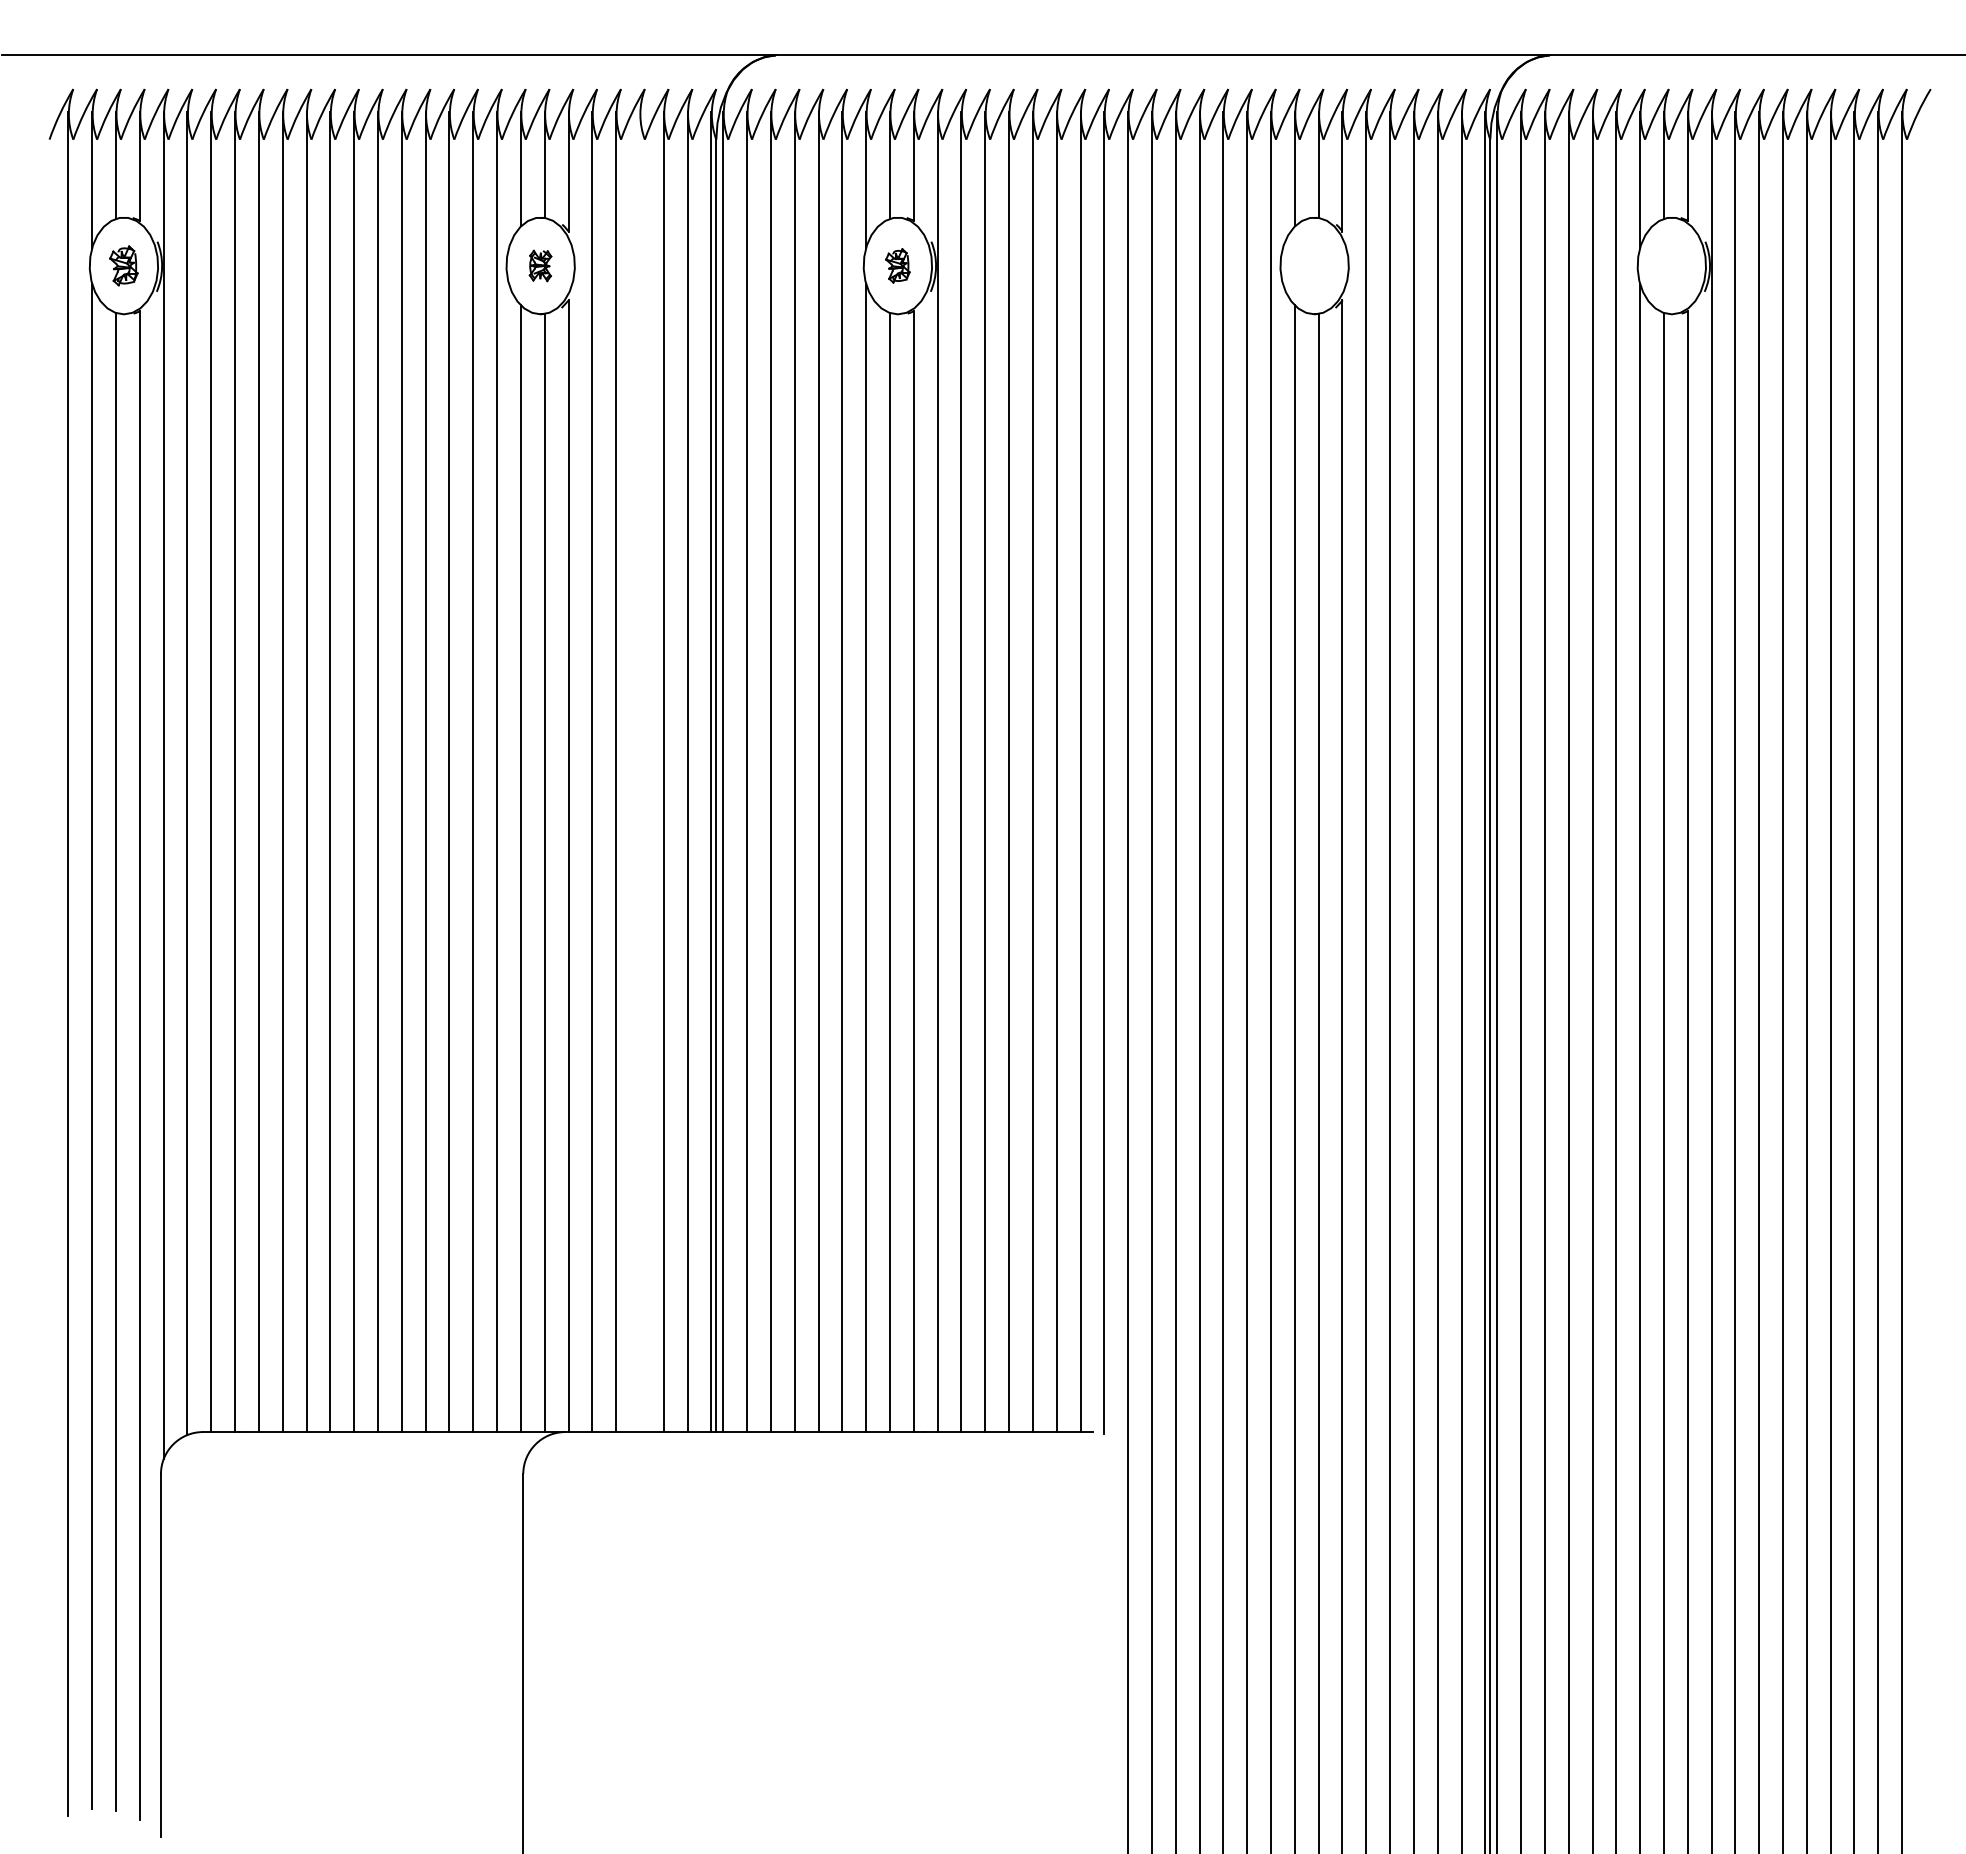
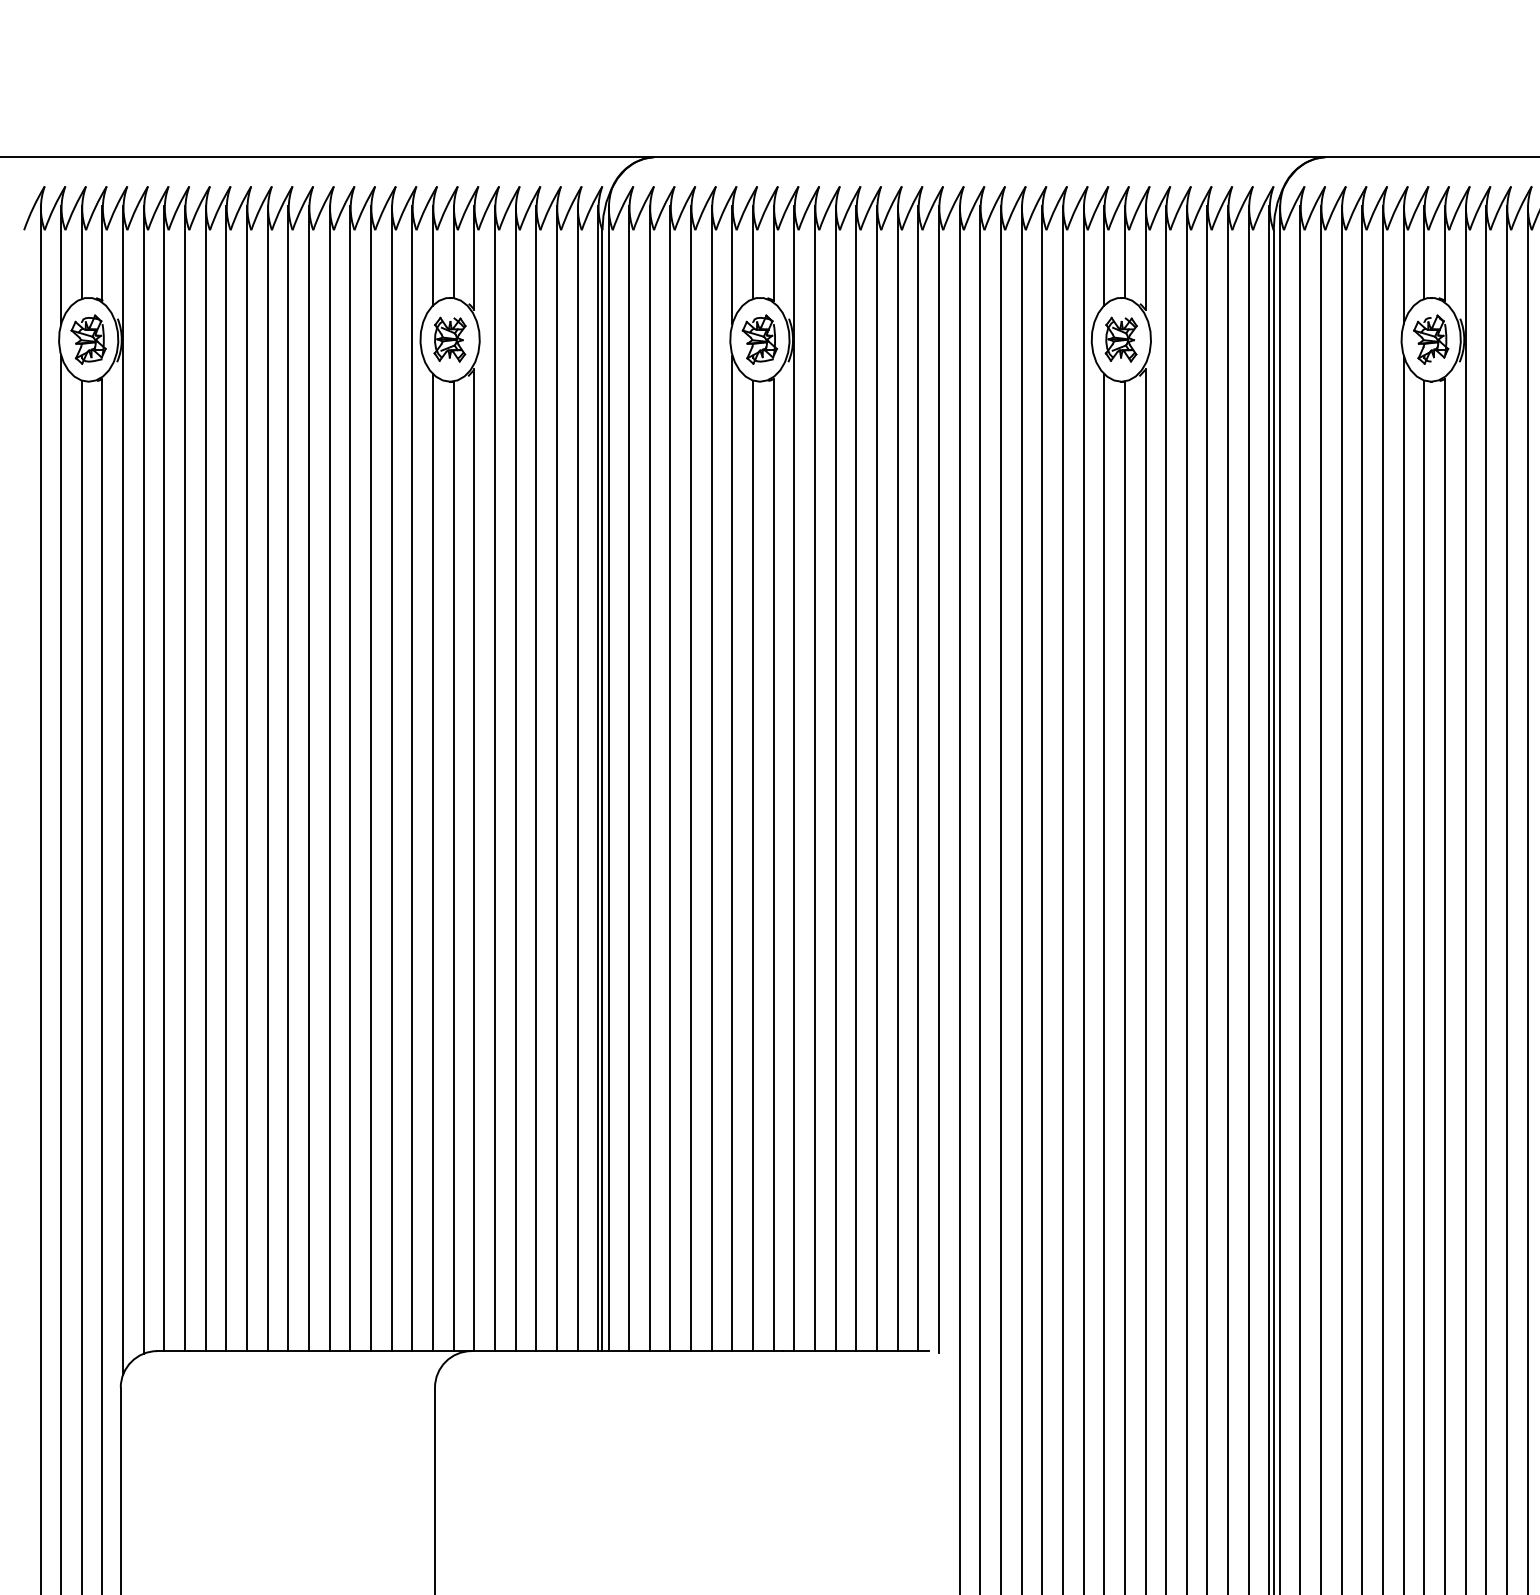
part: (123, 265) -> (88, 339), size x1.43
part: (540, 265) -> (449, 339), size x1.67
part: (897, 265) -> (759, 339), size x1.67
part: (1314, 265) -> (1121, 339), added
part: (1671, 265) -> (1430, 339), added
line: (639, 771) -> (535, 778), added

